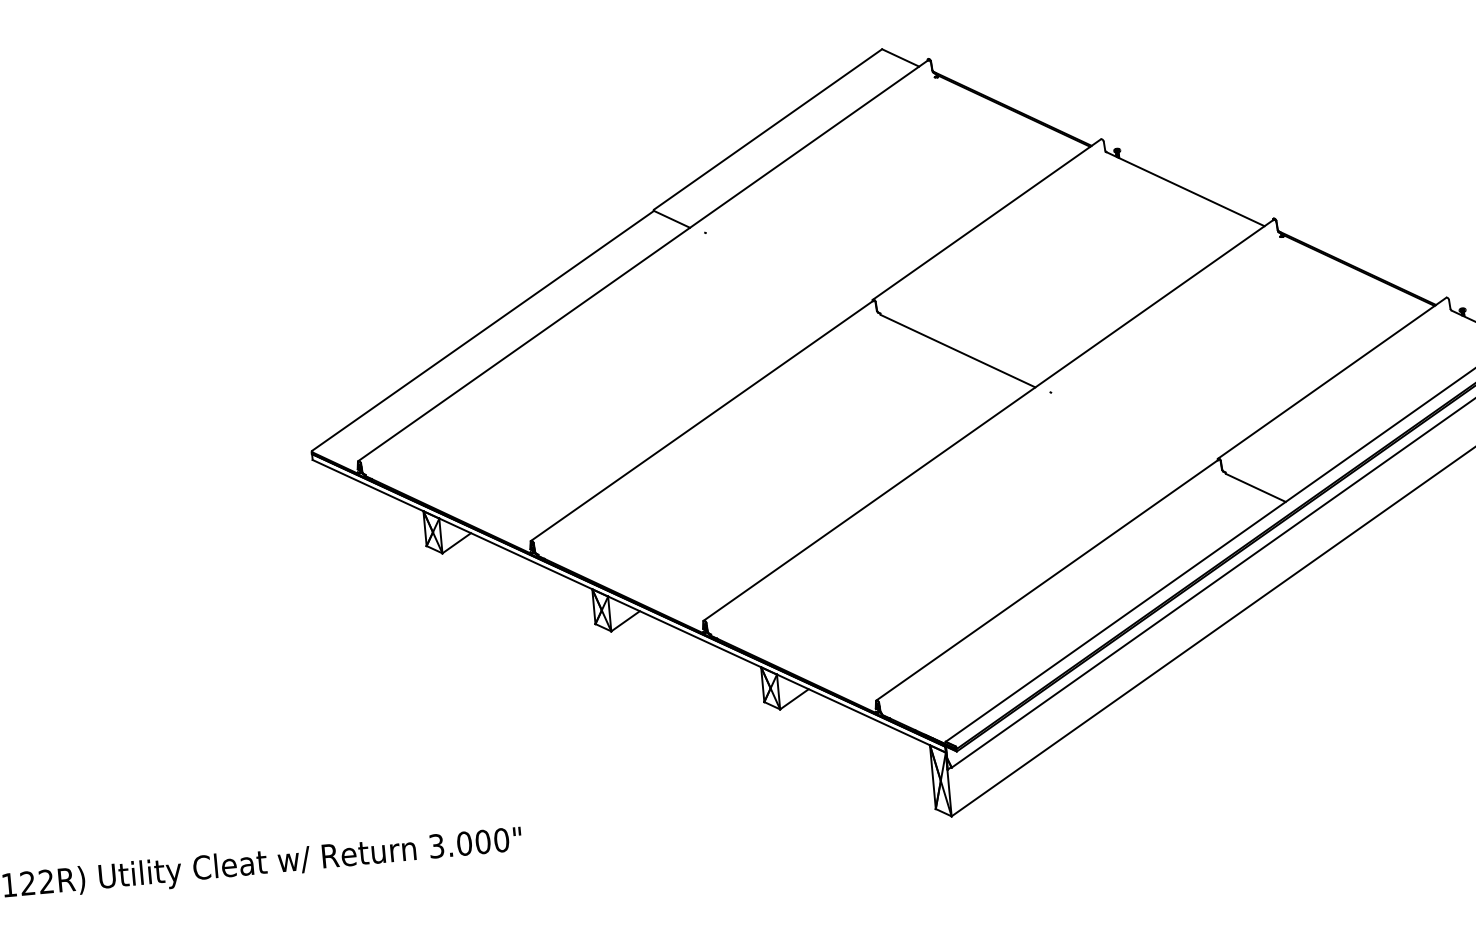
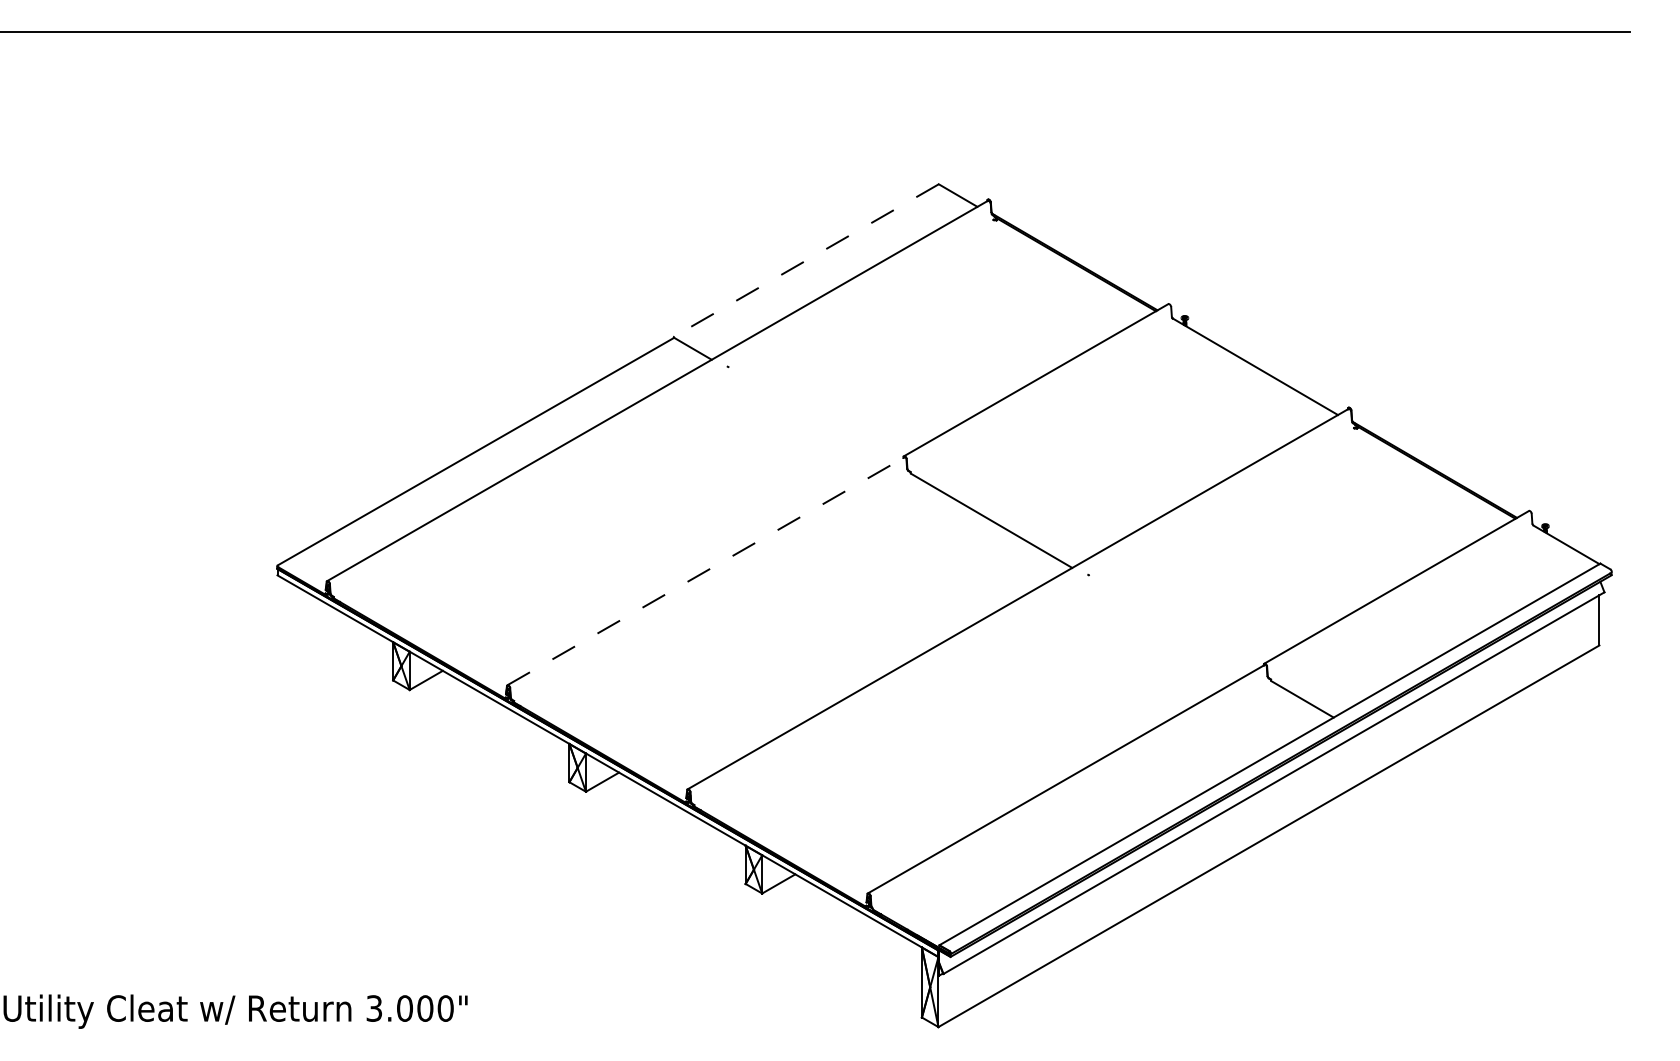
line: (768, 129) -> (806, 260), solid -> dashed
line: (702, 420) -> (706, 570), solid -> dashed

